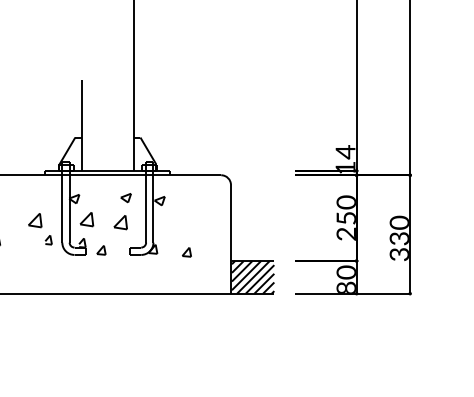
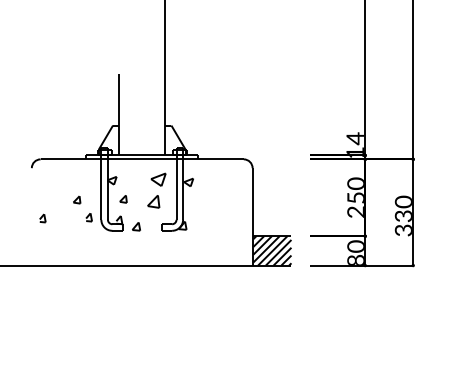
part: (126, 197) -> (158, 179), size x1.6
part: (34, 220) -> (76, 199), size x0.6
part: (87, 220) -> (123, 199), size x0.6
part: (186, 252) -> (212, 228), removed

